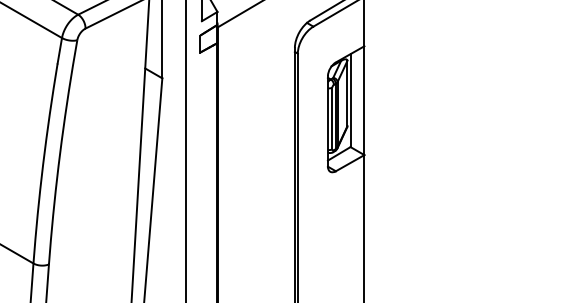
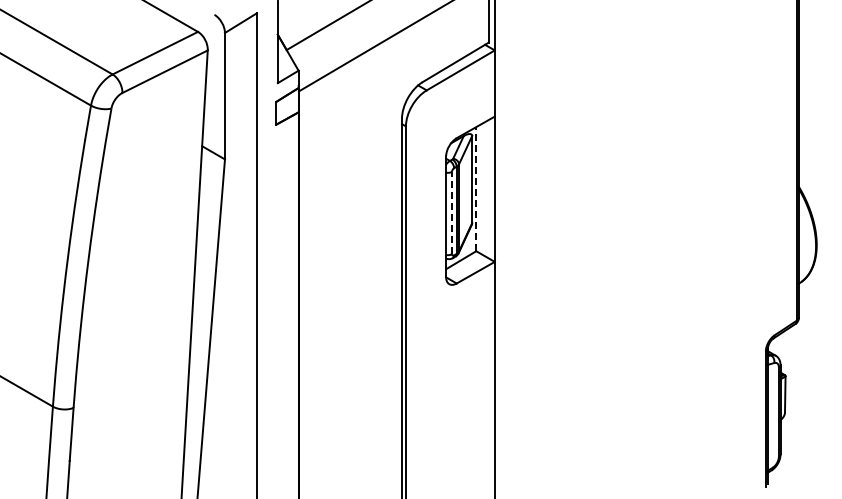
line: (350, 100) -> (476, 188), solid -> dashed
line: (332, 118) -> (452, 212), solid -> dashed

